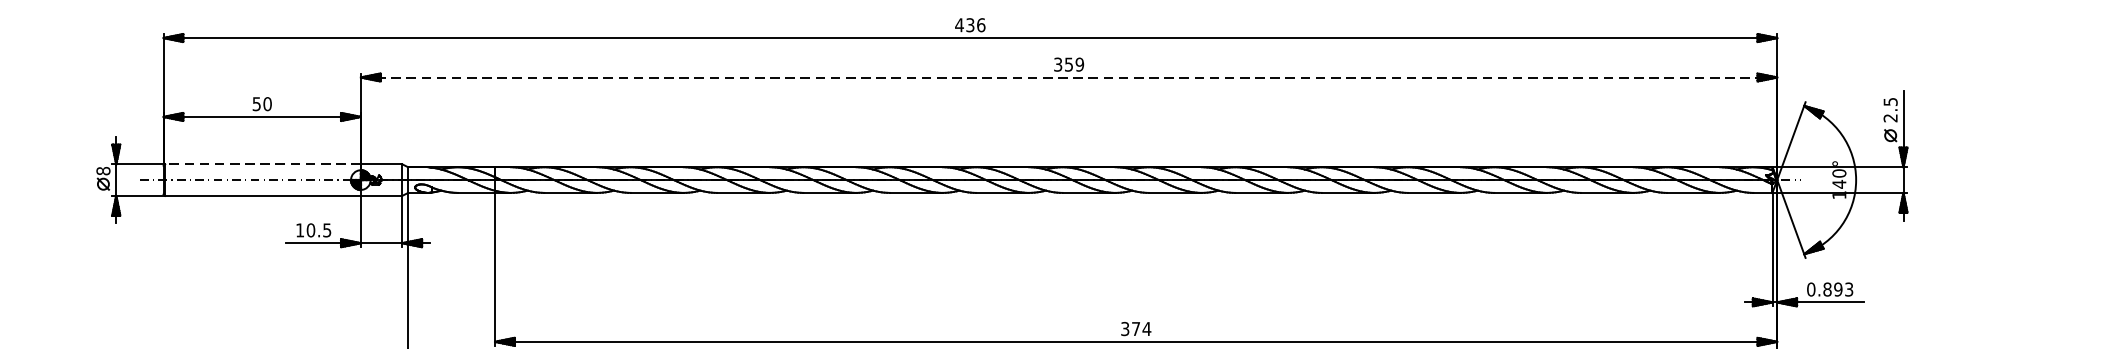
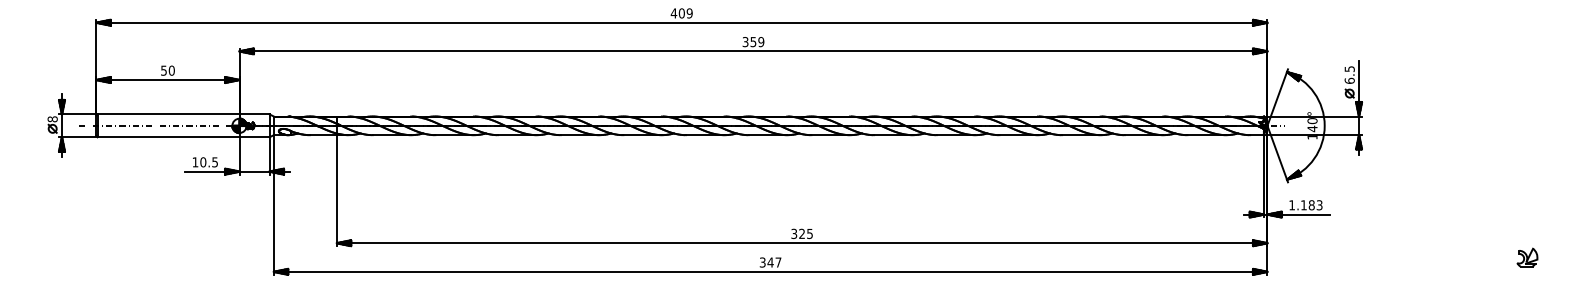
text: (975, 25) -> (685, 13), 436 -> 409
line: (1069, 77) -> (753, 51), dashed -> solid
text: (1890, 117) -> (1349, 80), 2.5 -> 6.5
line: (263, 164) -> (168, 114), dashed -> solid
text: (1824, 289) -> (1301, 205), 0.893 -> 1.183
text: (1142, 328) -> (806, 233), 374 -> 325

